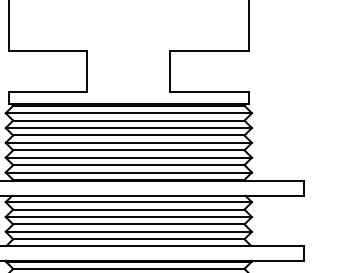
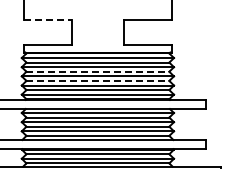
line: (48, 50) -> (48, 19), solid -> dashed
line: (129, 135) -> (98, 71), solid -> dashed
line: (129, 149) -> (98, 80), solid -> dashed

